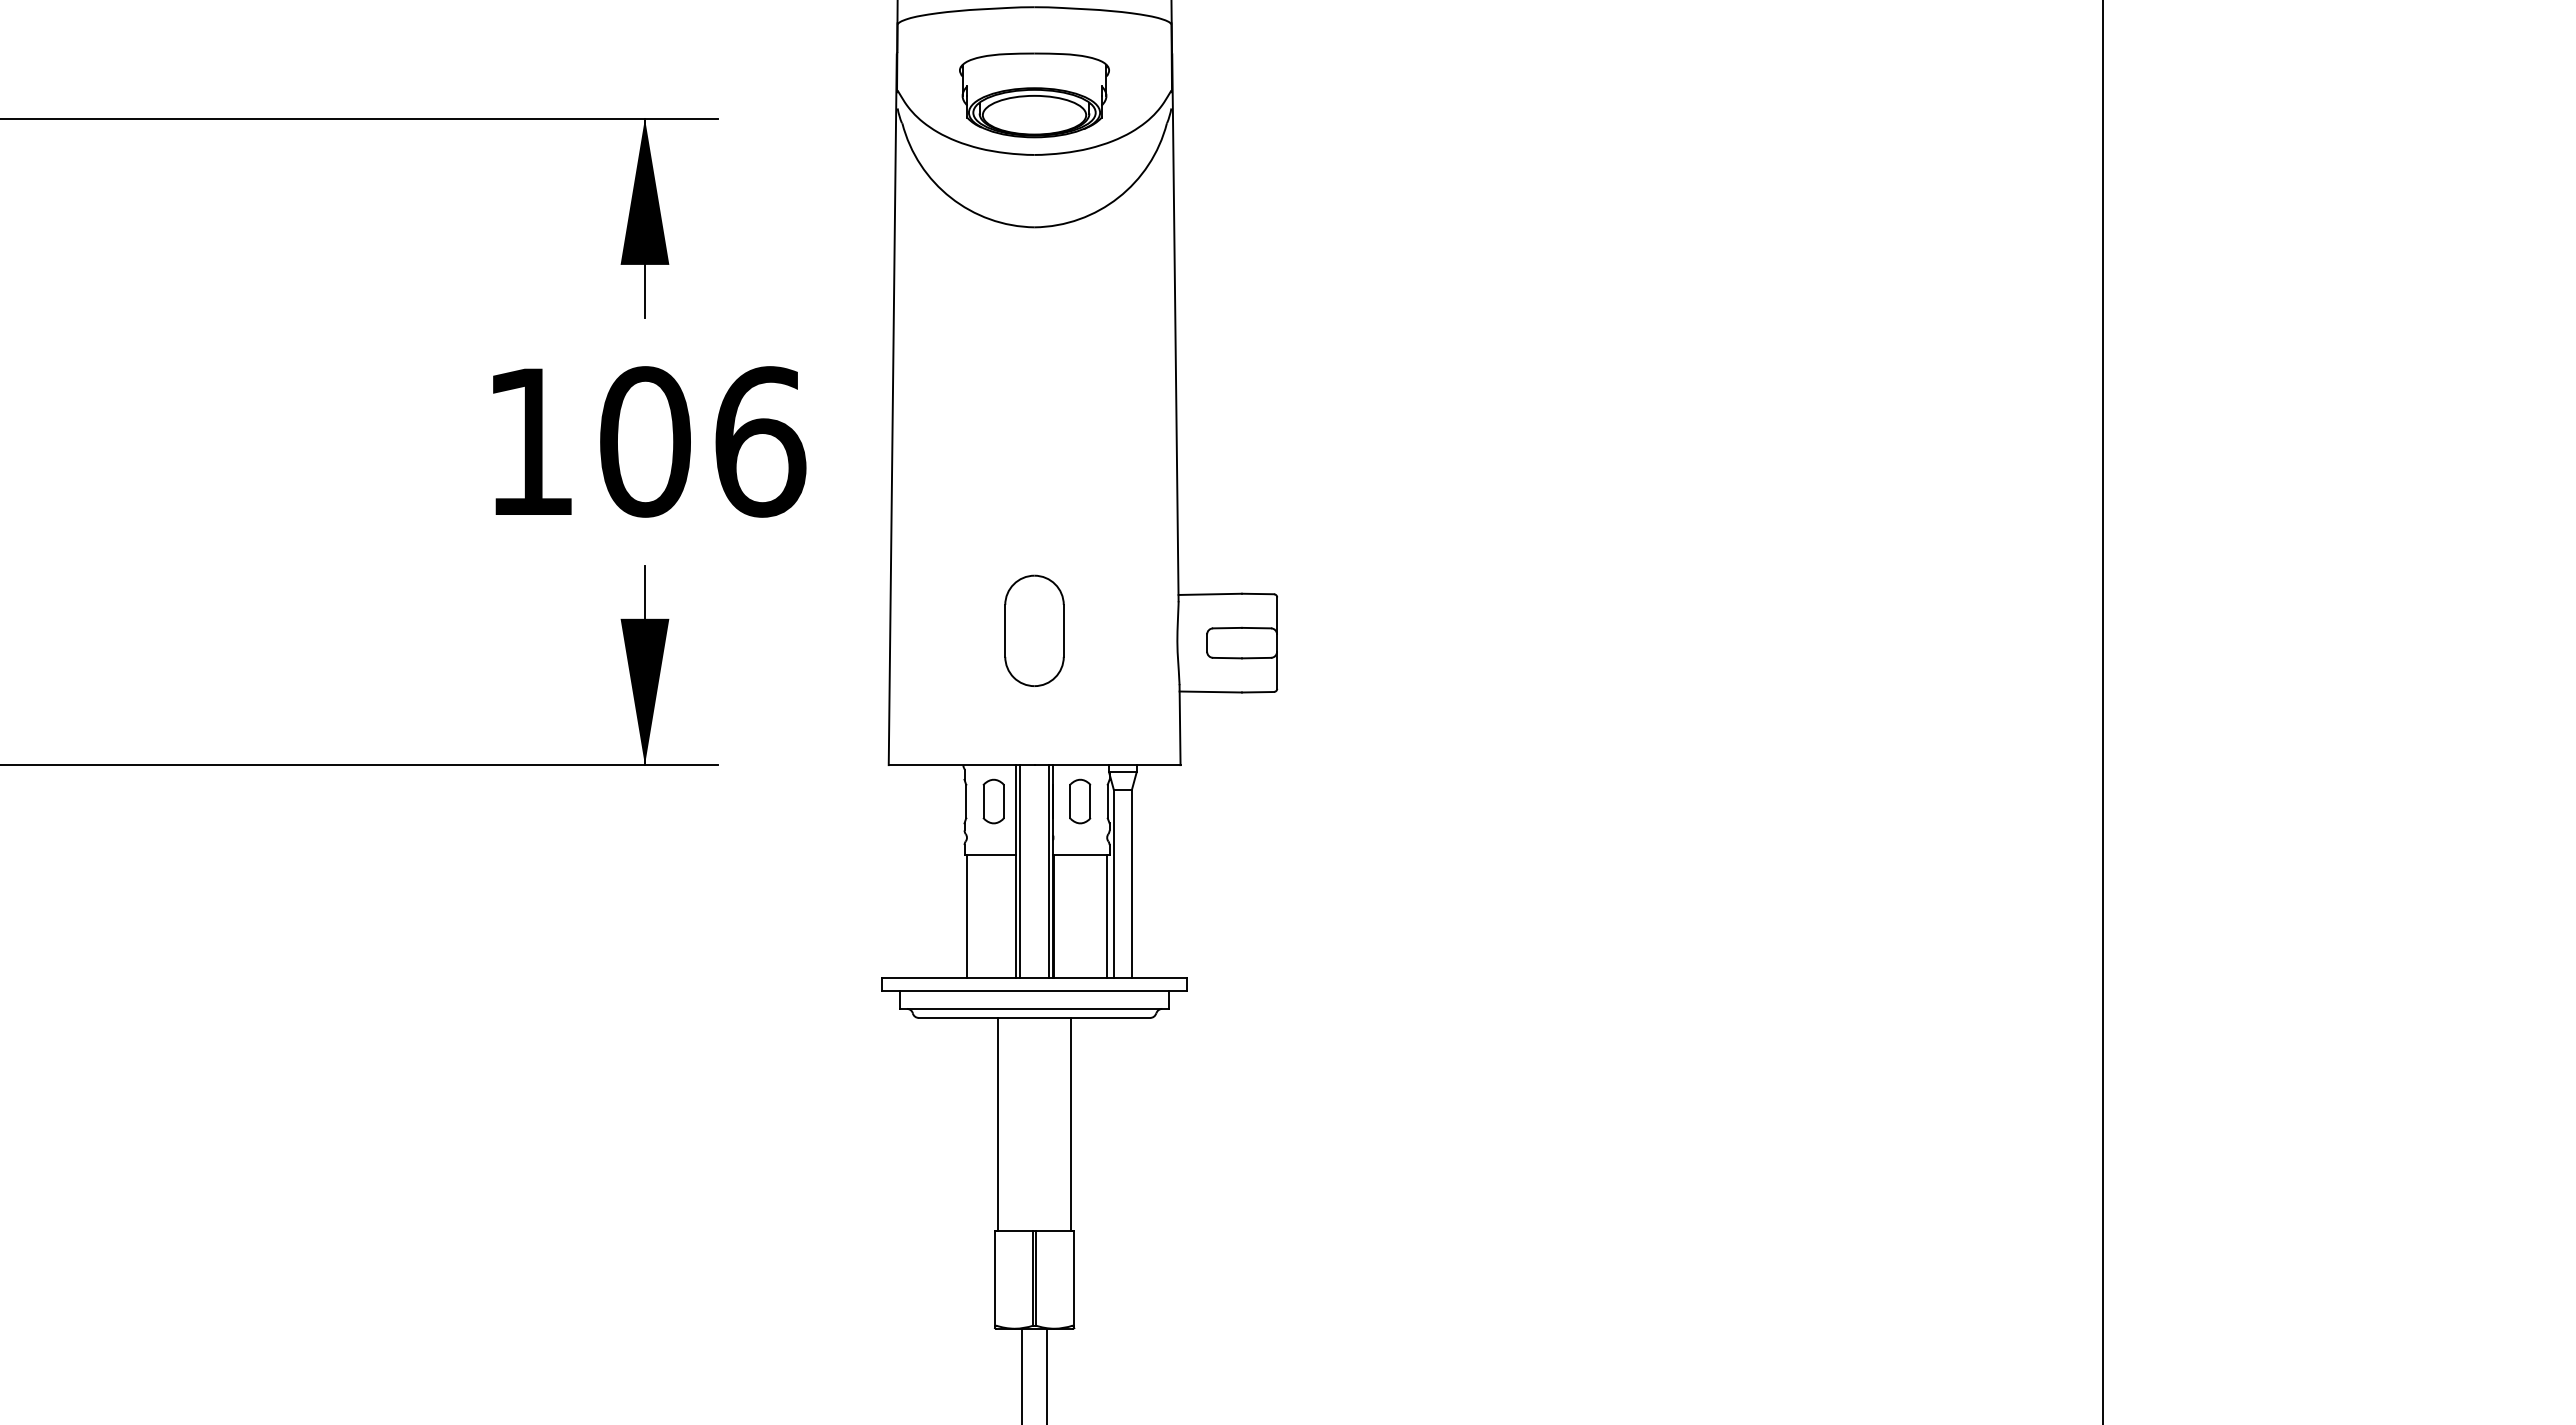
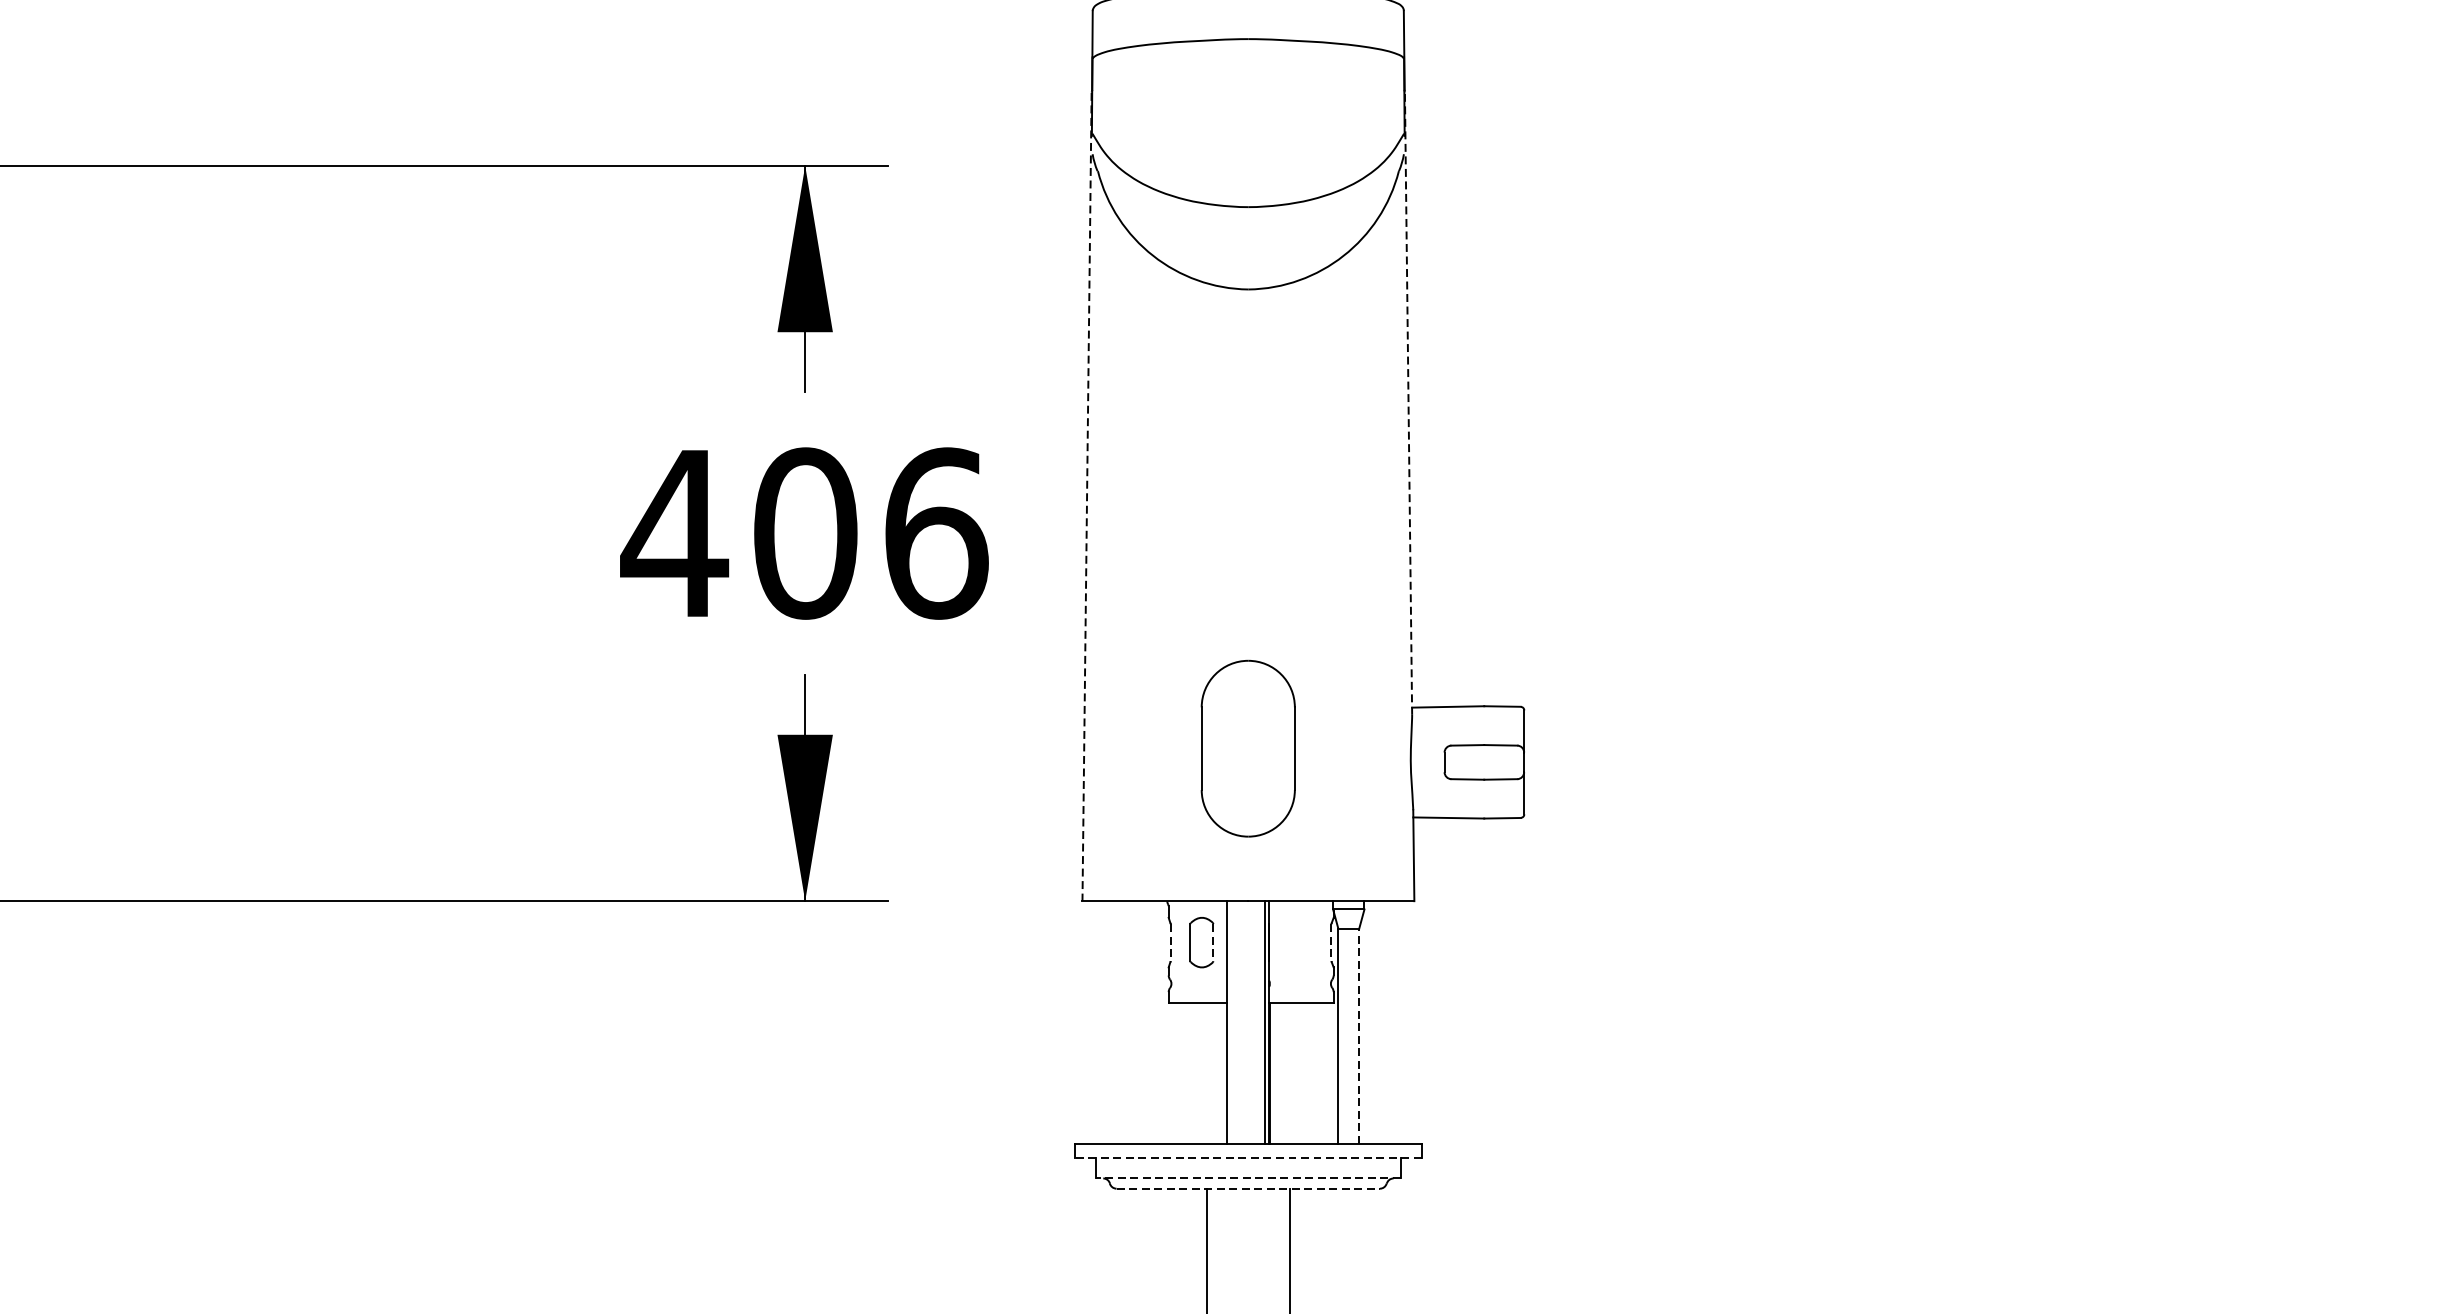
part: (1034, 95) -> (1248, 139), removed
line: (1175, 327) -> (1408, 403), solid -> dashed
line: (892, 410) -> (1086, 497), solid -> dashed
text: (529, 441) -> (673, 533), 106 -> 406
part: (1034, 630) -> (1248, 748), size x1.4
part: (1080, 801) -> (1300, 942), removed
line: (966, 802) -> (1170, 943), solid -> dashed
line: (1003, 802) -> (1212, 943), solid -> dashed
line: (1107, 802) -> (1331, 943), solid -> dashed
line: (1019, 871) -> (1231, 1022), removed
line: (1132, 883) -> (1359, 1035), solid -> dashed
line: (967, 916) -> (1172, 1073), removed
line: (1106, 916) -> (1330, 1073), removed
line: (1034, 990) -> (1248, 1157), solid -> dashed
line: (1034, 1008) -> (1248, 1177), solid -> dashed
line: (1034, 1017) -> (1248, 1188), solid -> dashed

